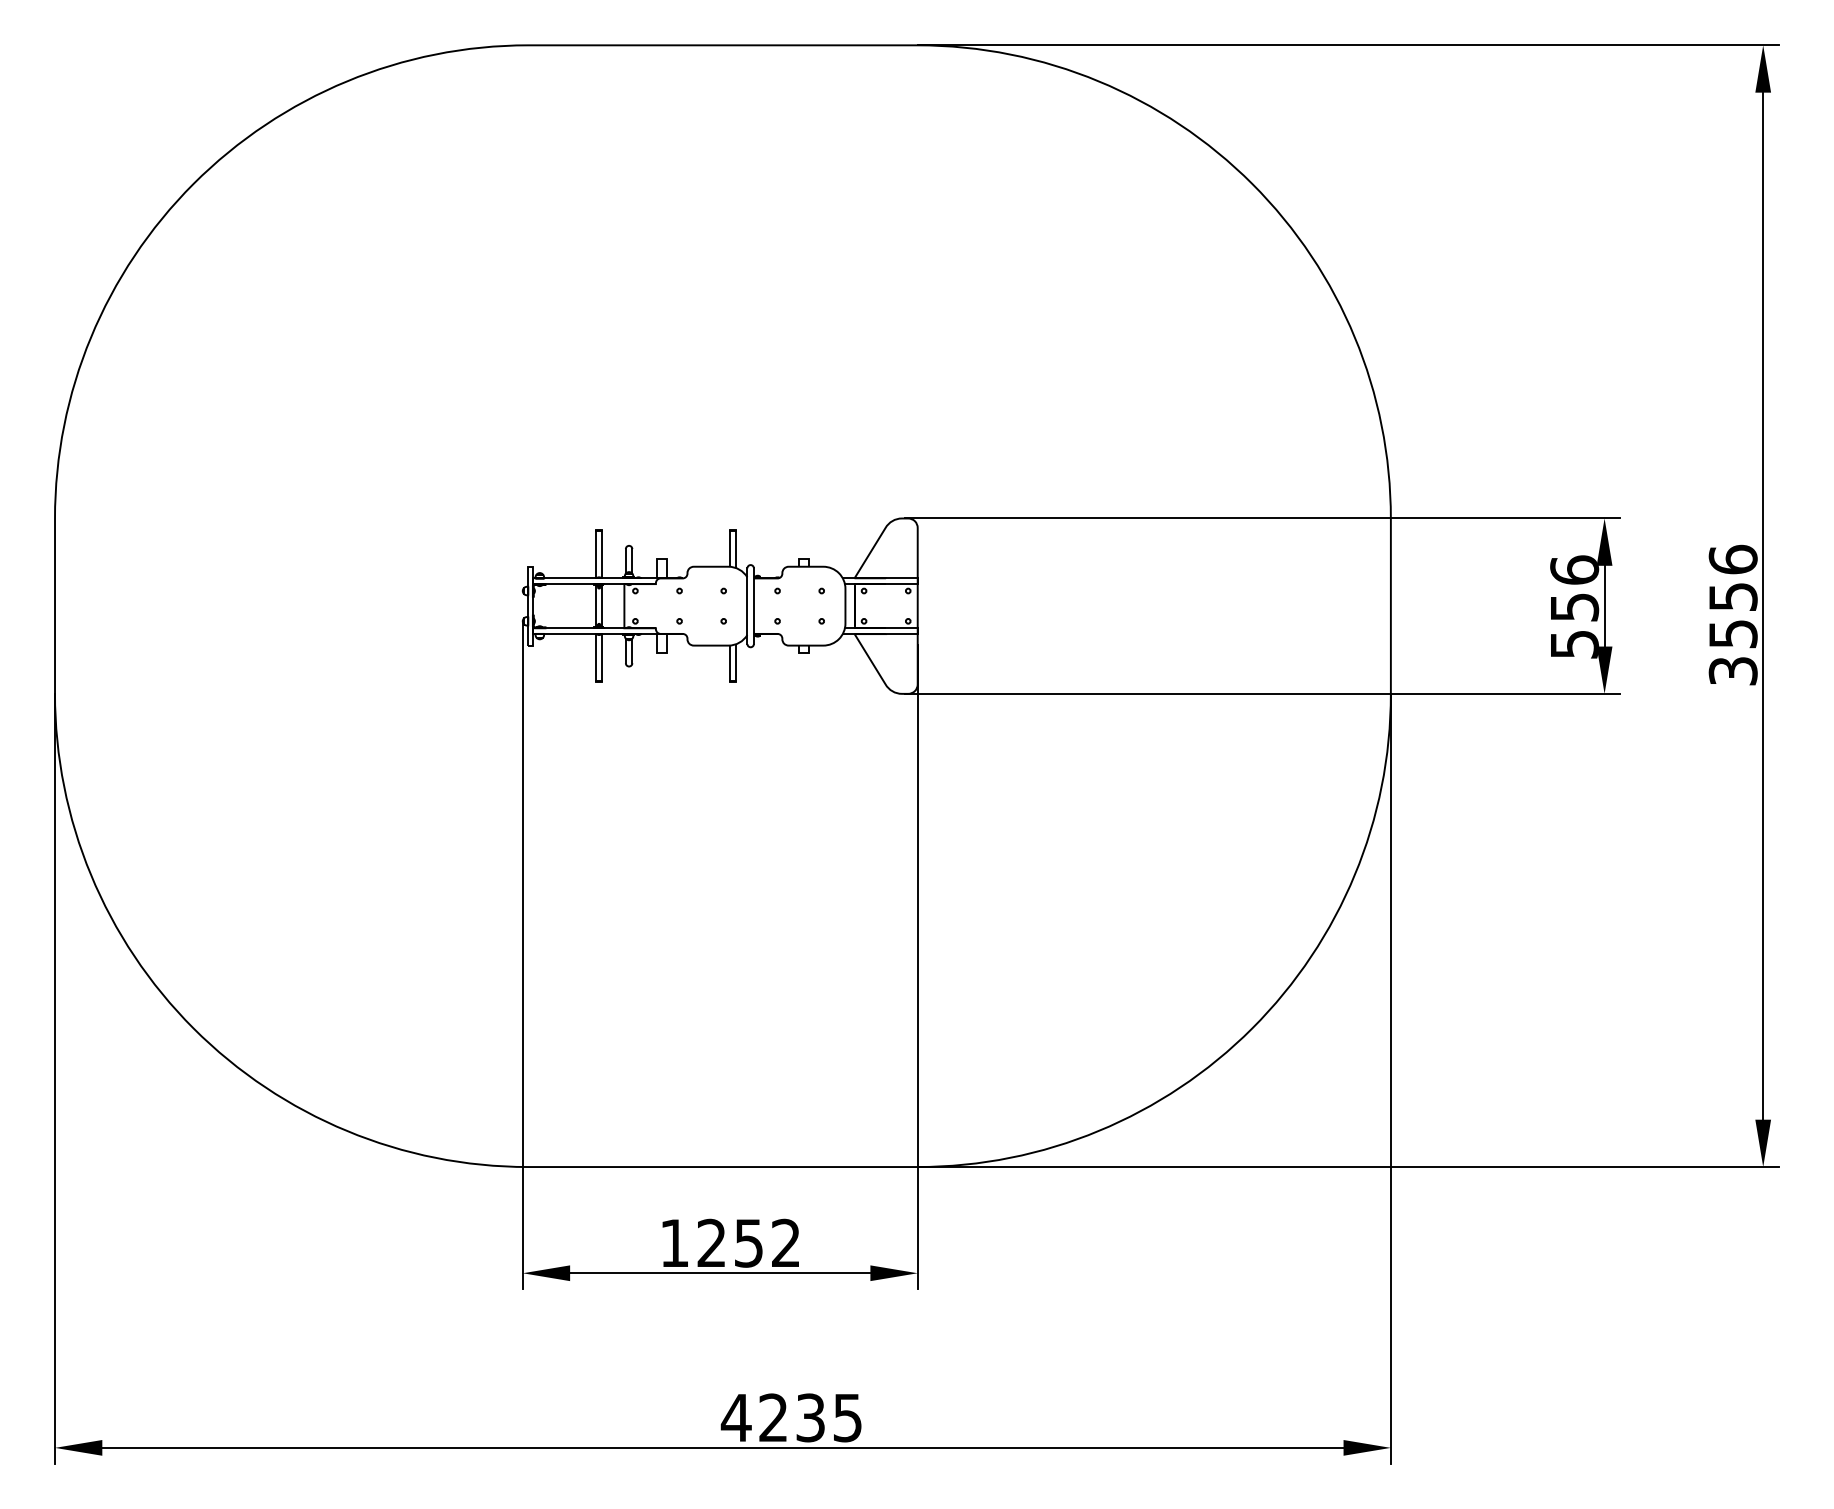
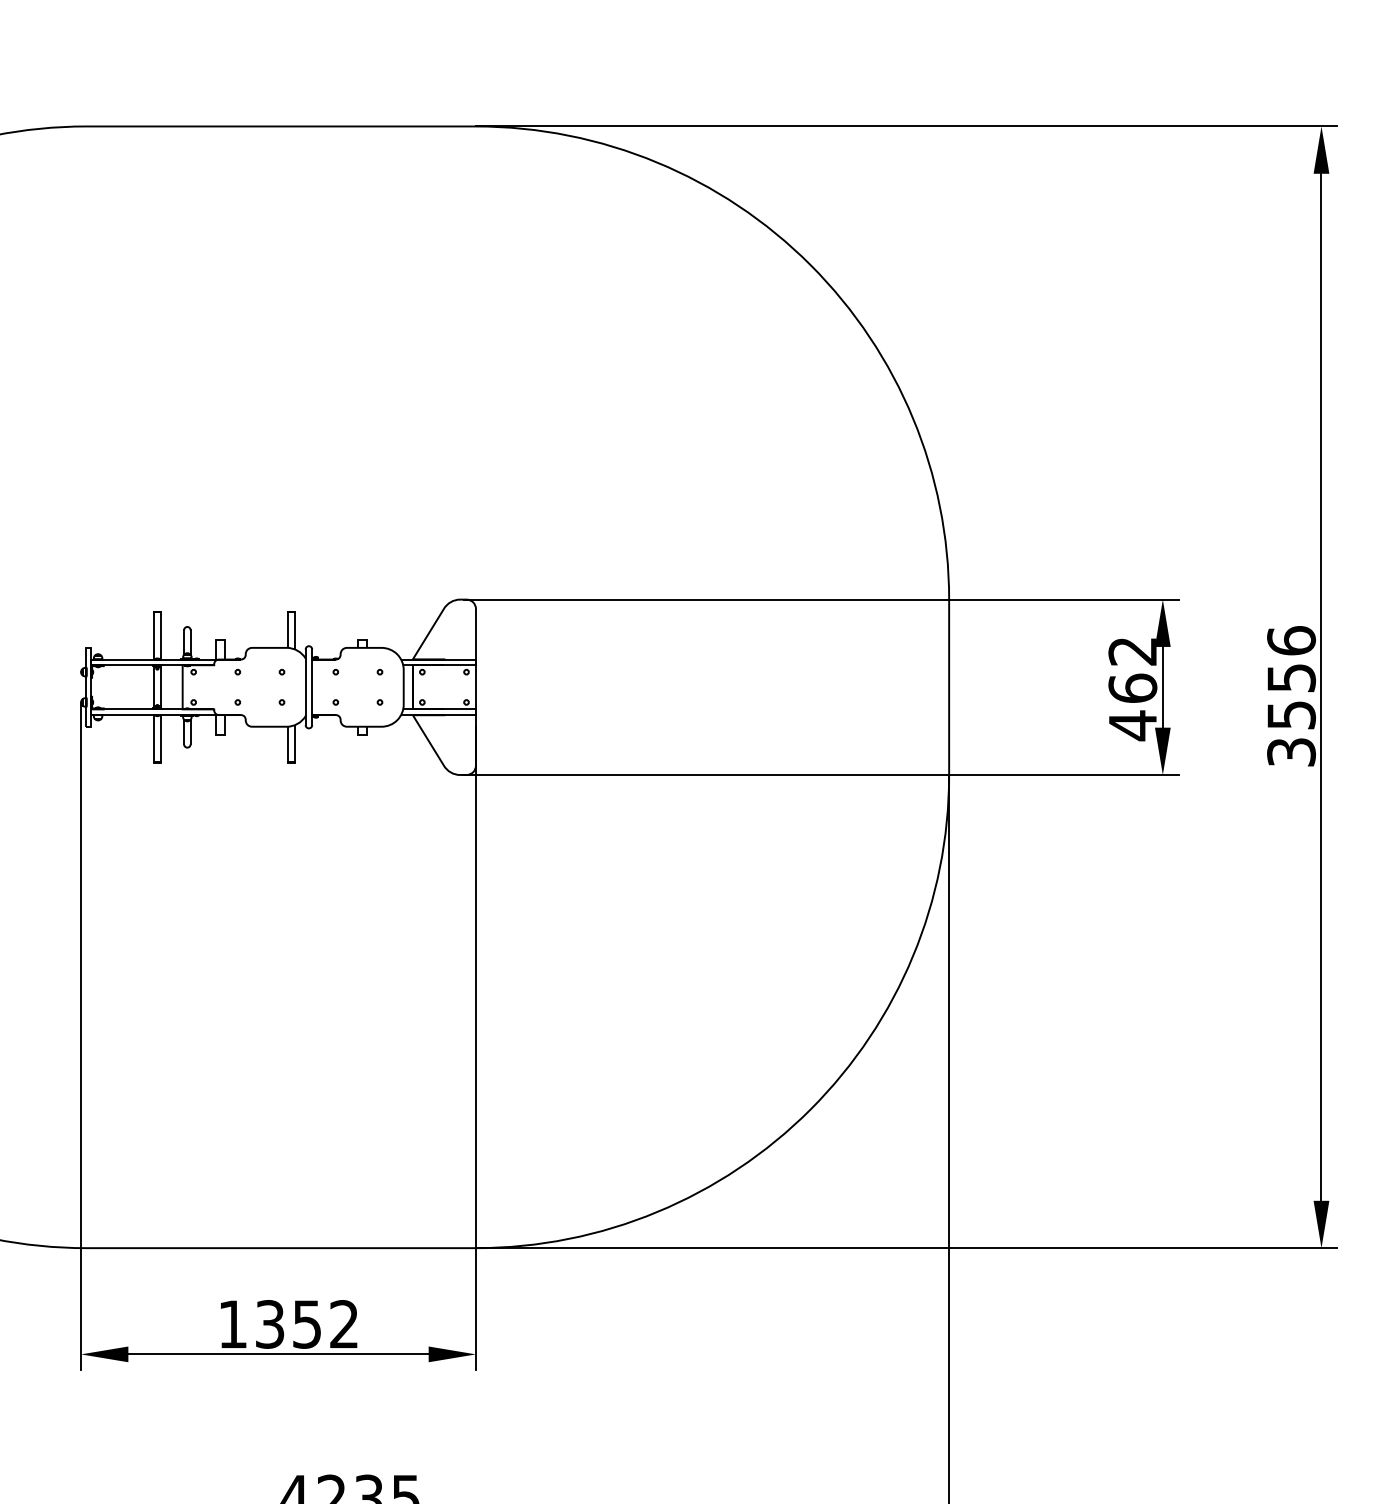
text: (1574, 607) -> (1132, 688), 556 -> 462
text: (711, 1243) -> (269, 1324), 1252 -> 1352

